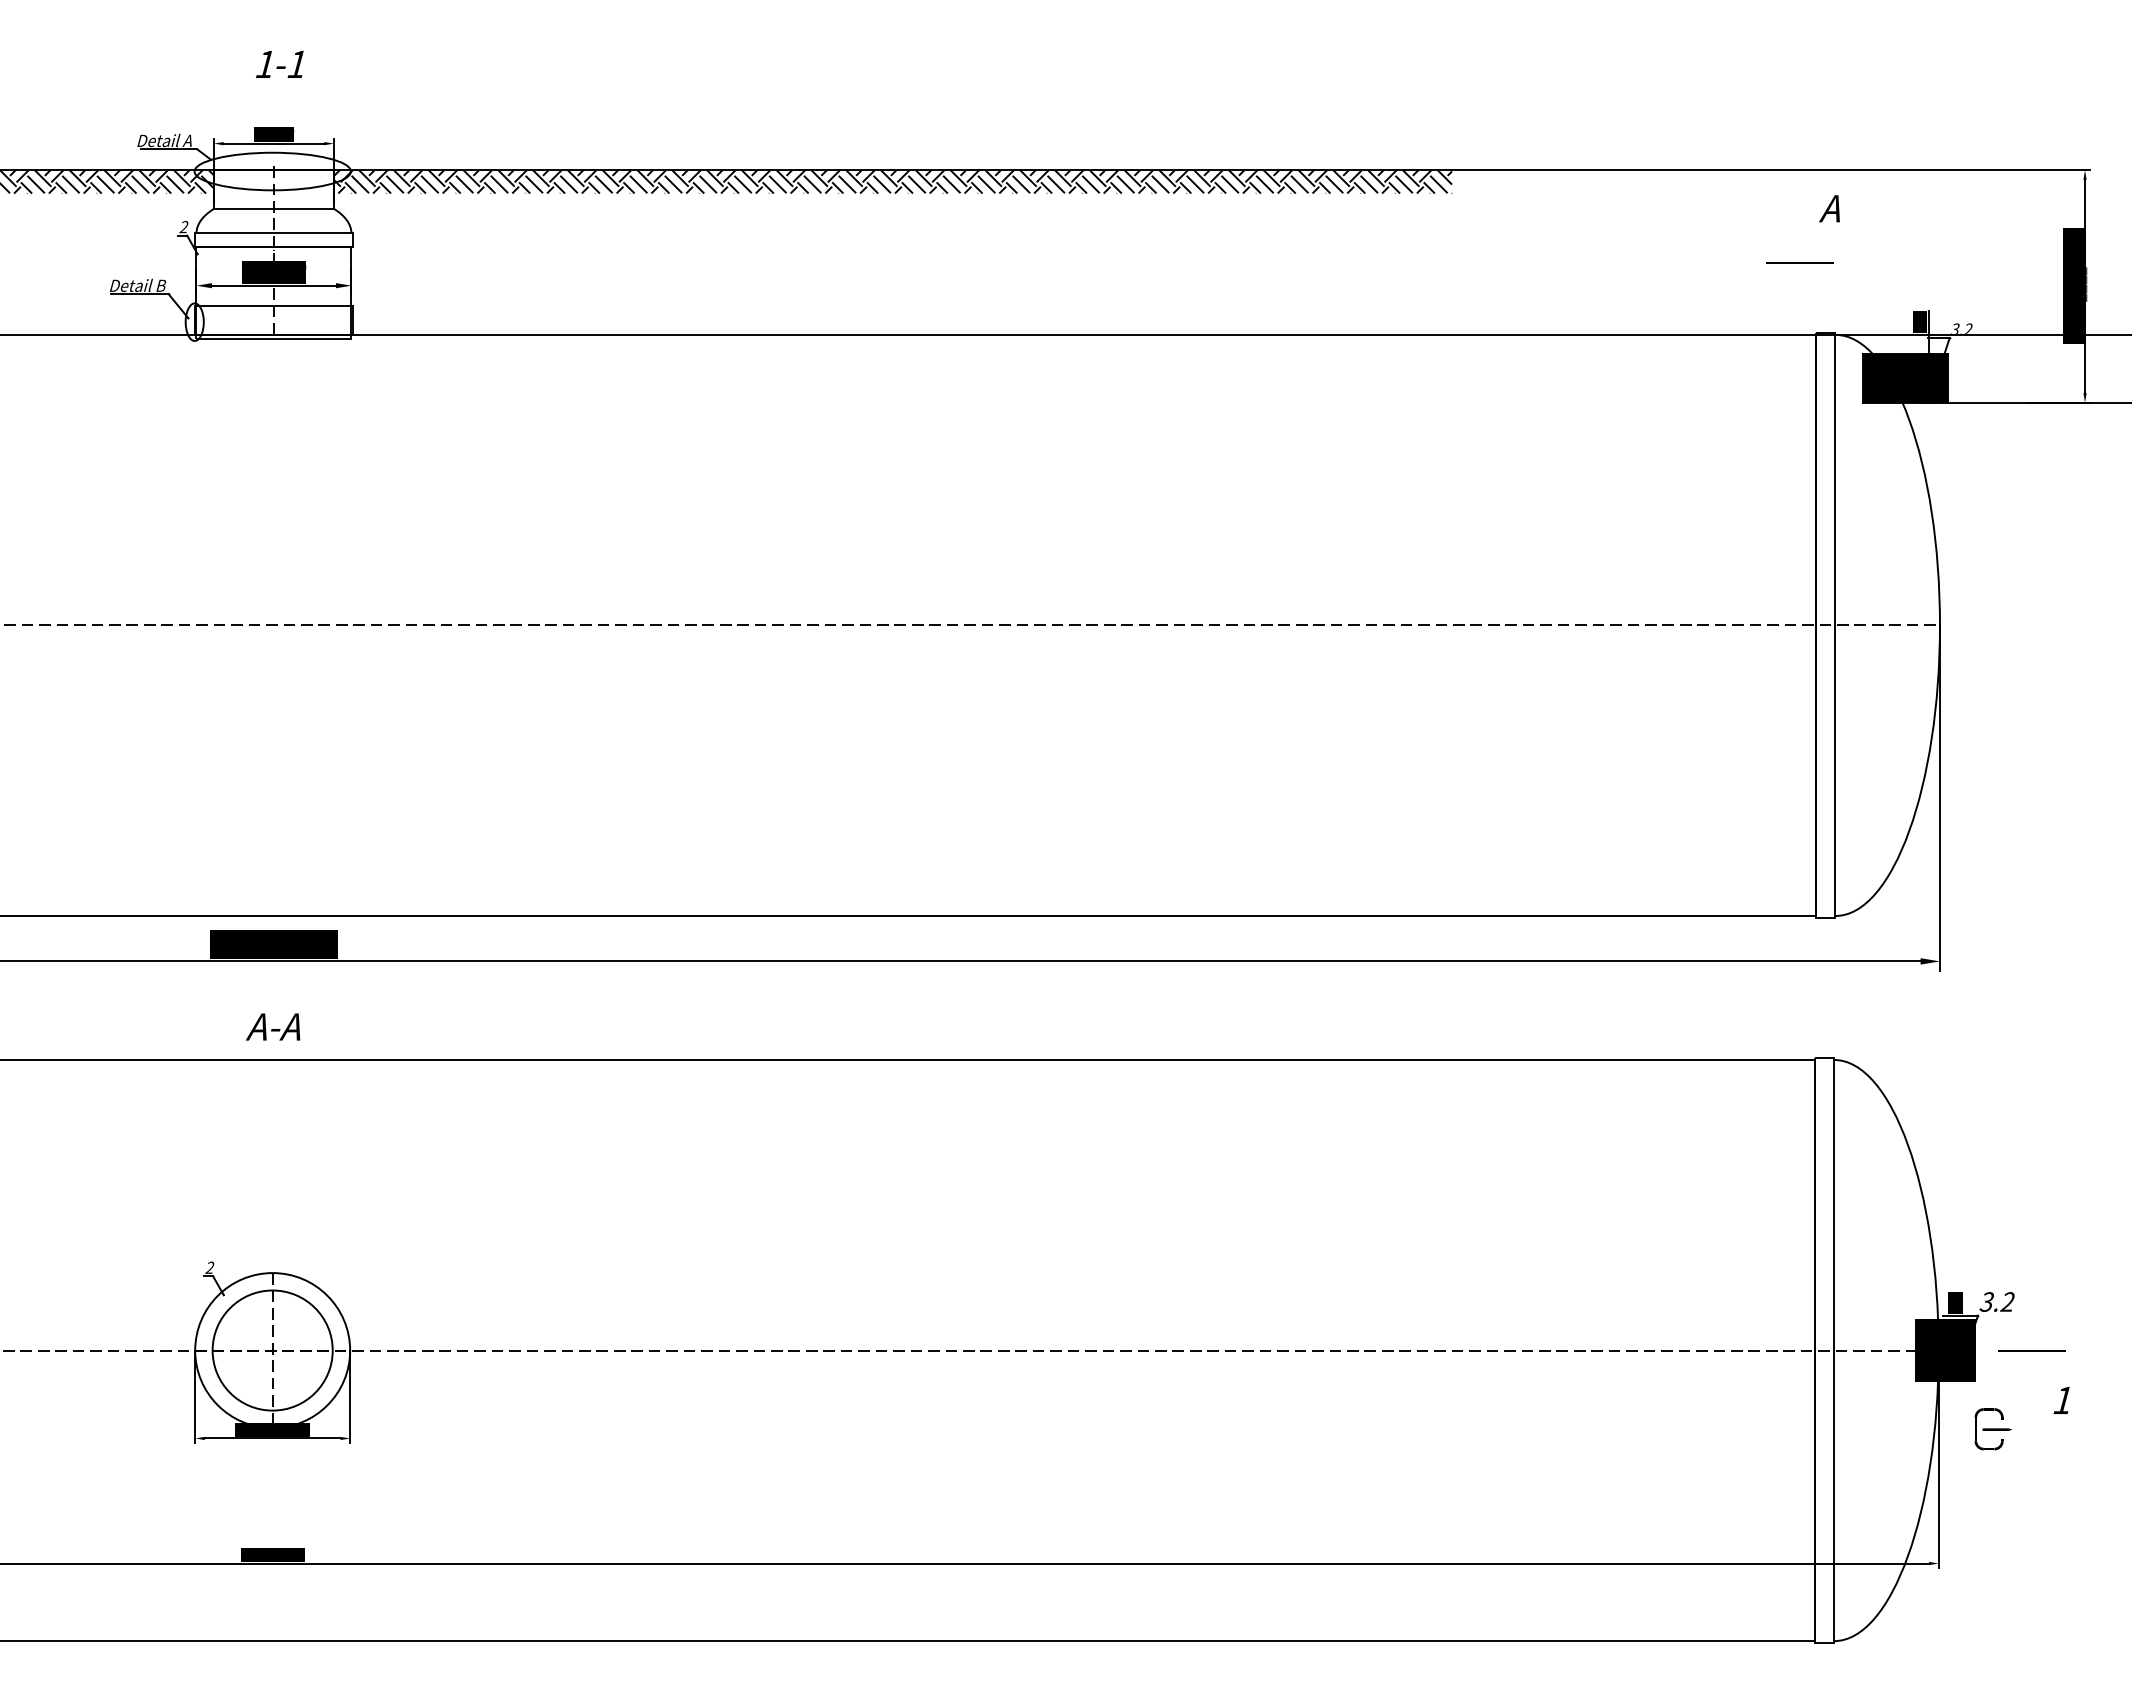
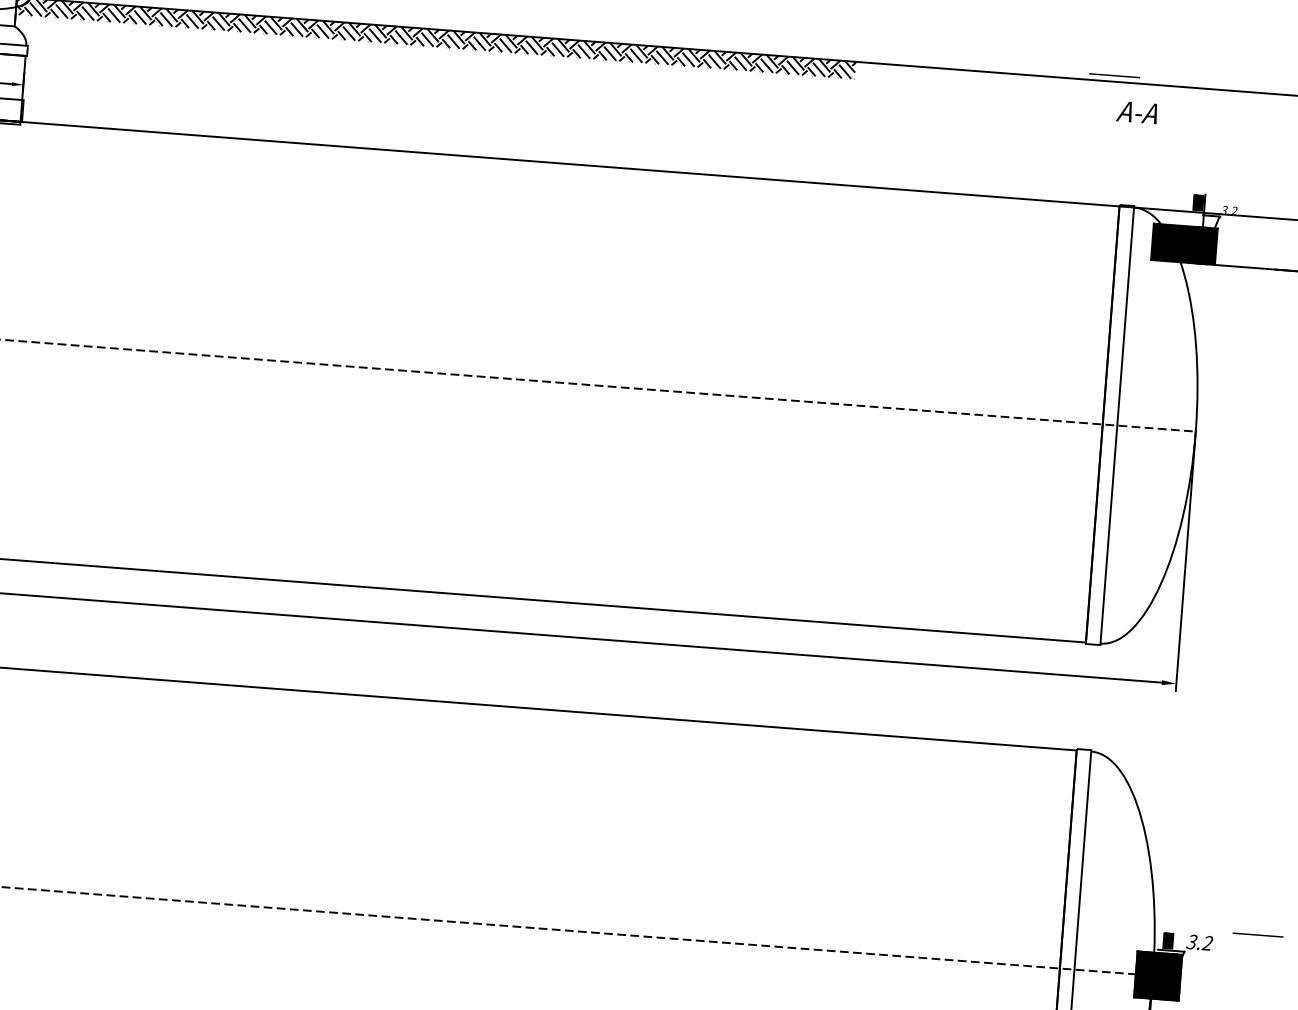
text: (1829, 208) -> (1136, 112), А -> А-А
line: (1799, 262) -> (1114, 75), moved
line: (2031, 1350) -> (1257, 934), moved

